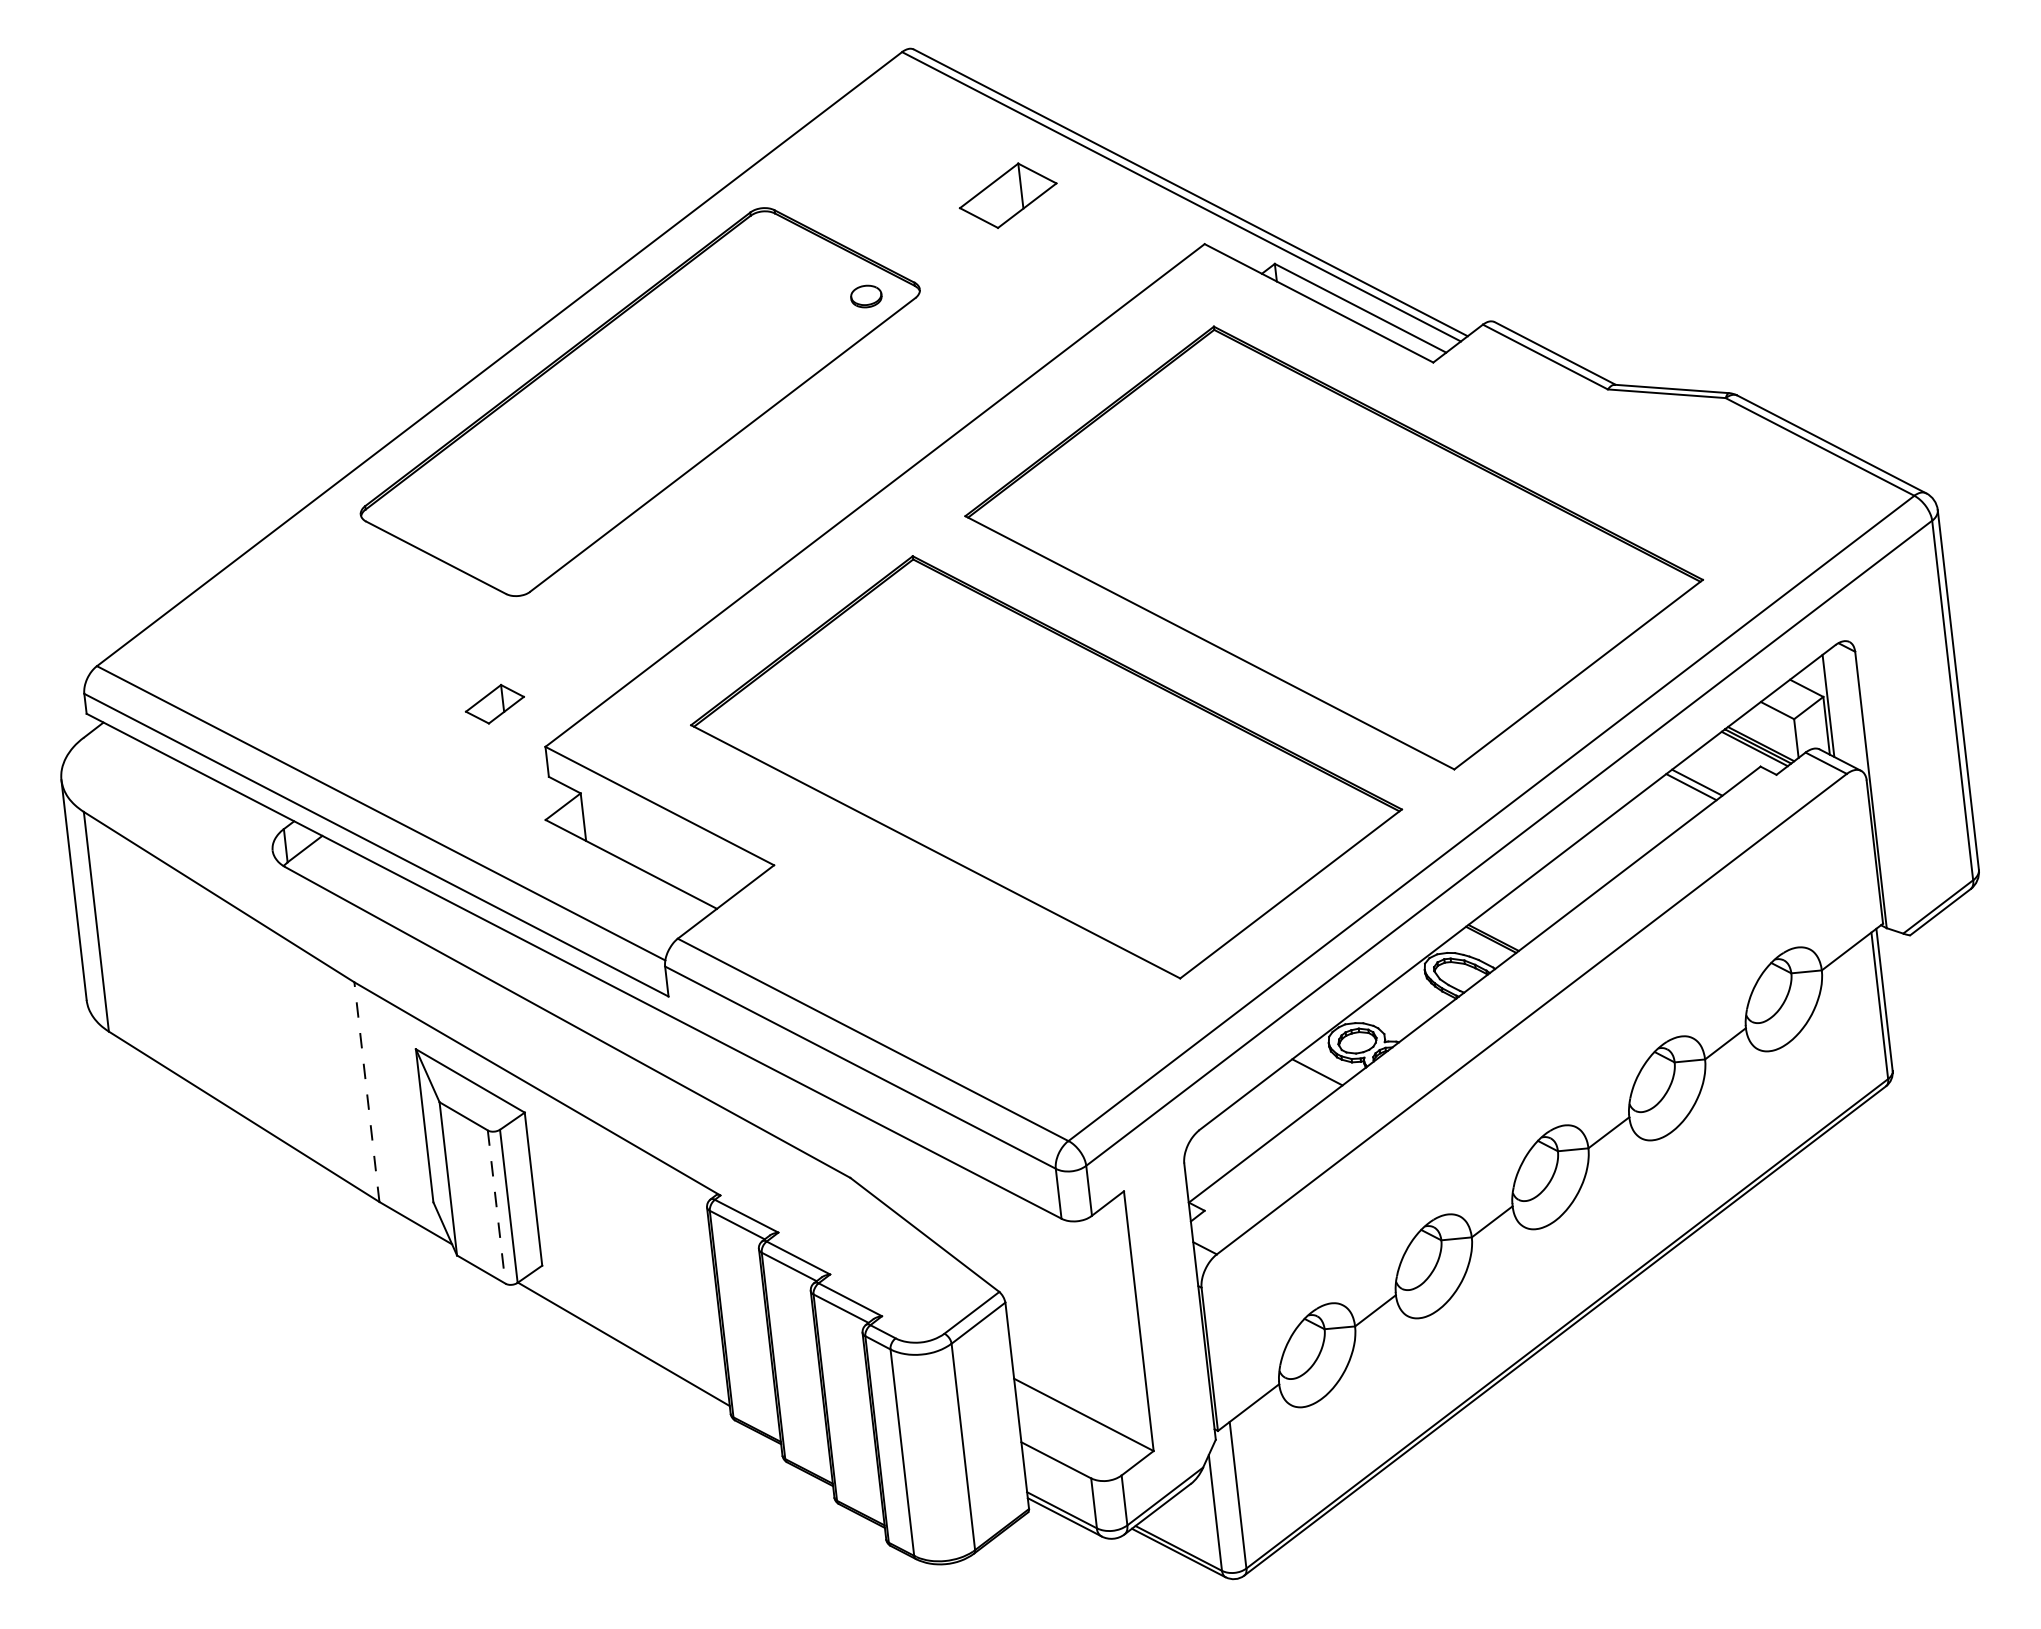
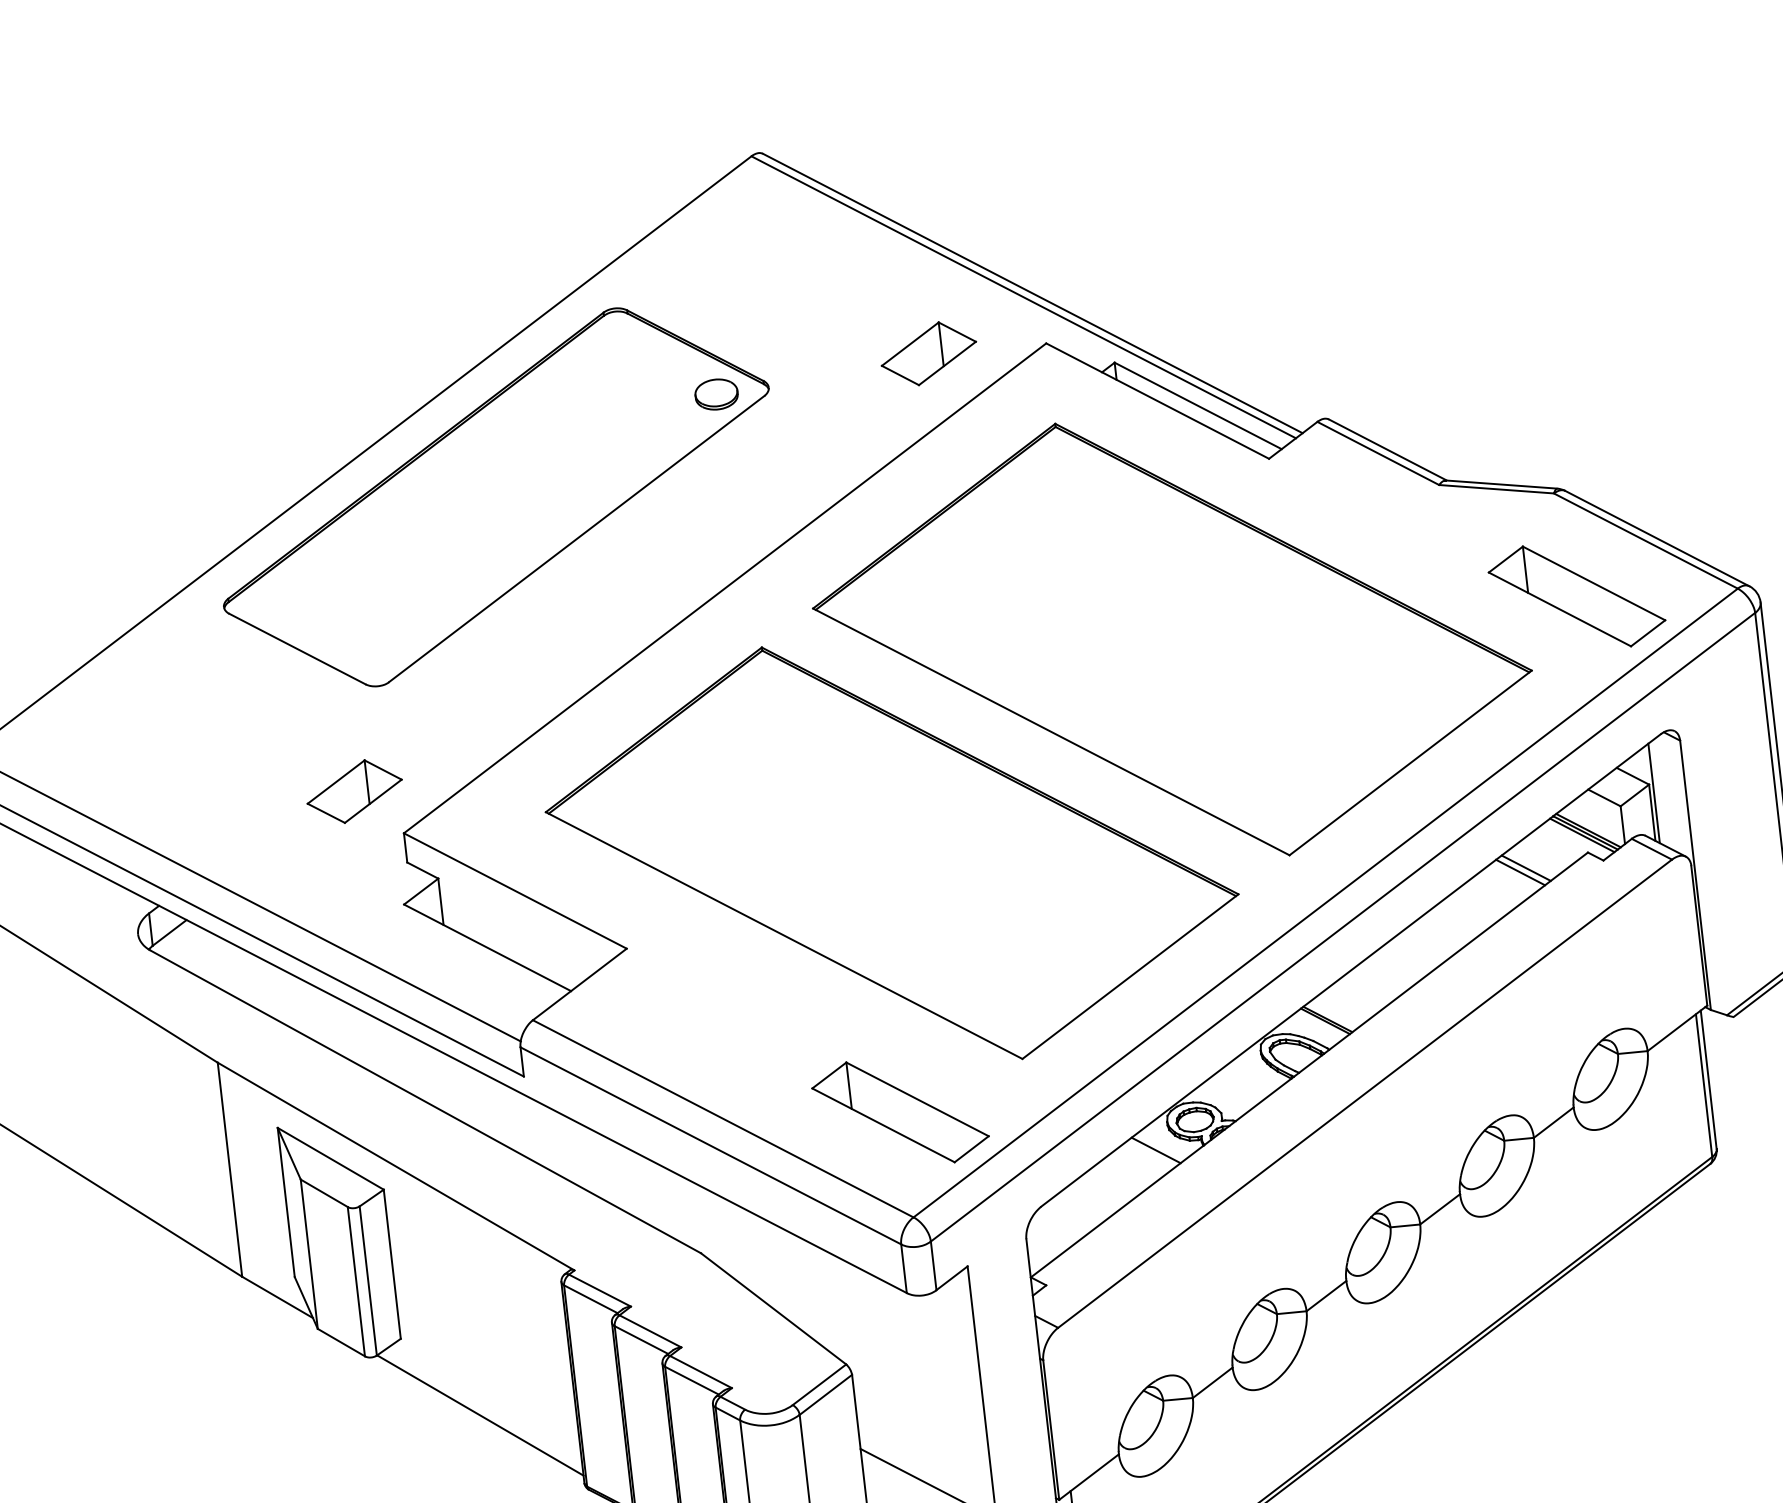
part: (1007, 195) -> (928, 353), moved
part: (866, 296) -> (716, 394), size x1.43
part: (1748, 503) -> (1576, 596), added
part: (494, 704) -> (354, 792), size x1.67
part: (1054, 1033) -> (899, 1112), added
line: (366, 1092) -> (229, 1170), dashed -> solid
line: (496, 1207) -> (356, 1282), dashed -> solid

